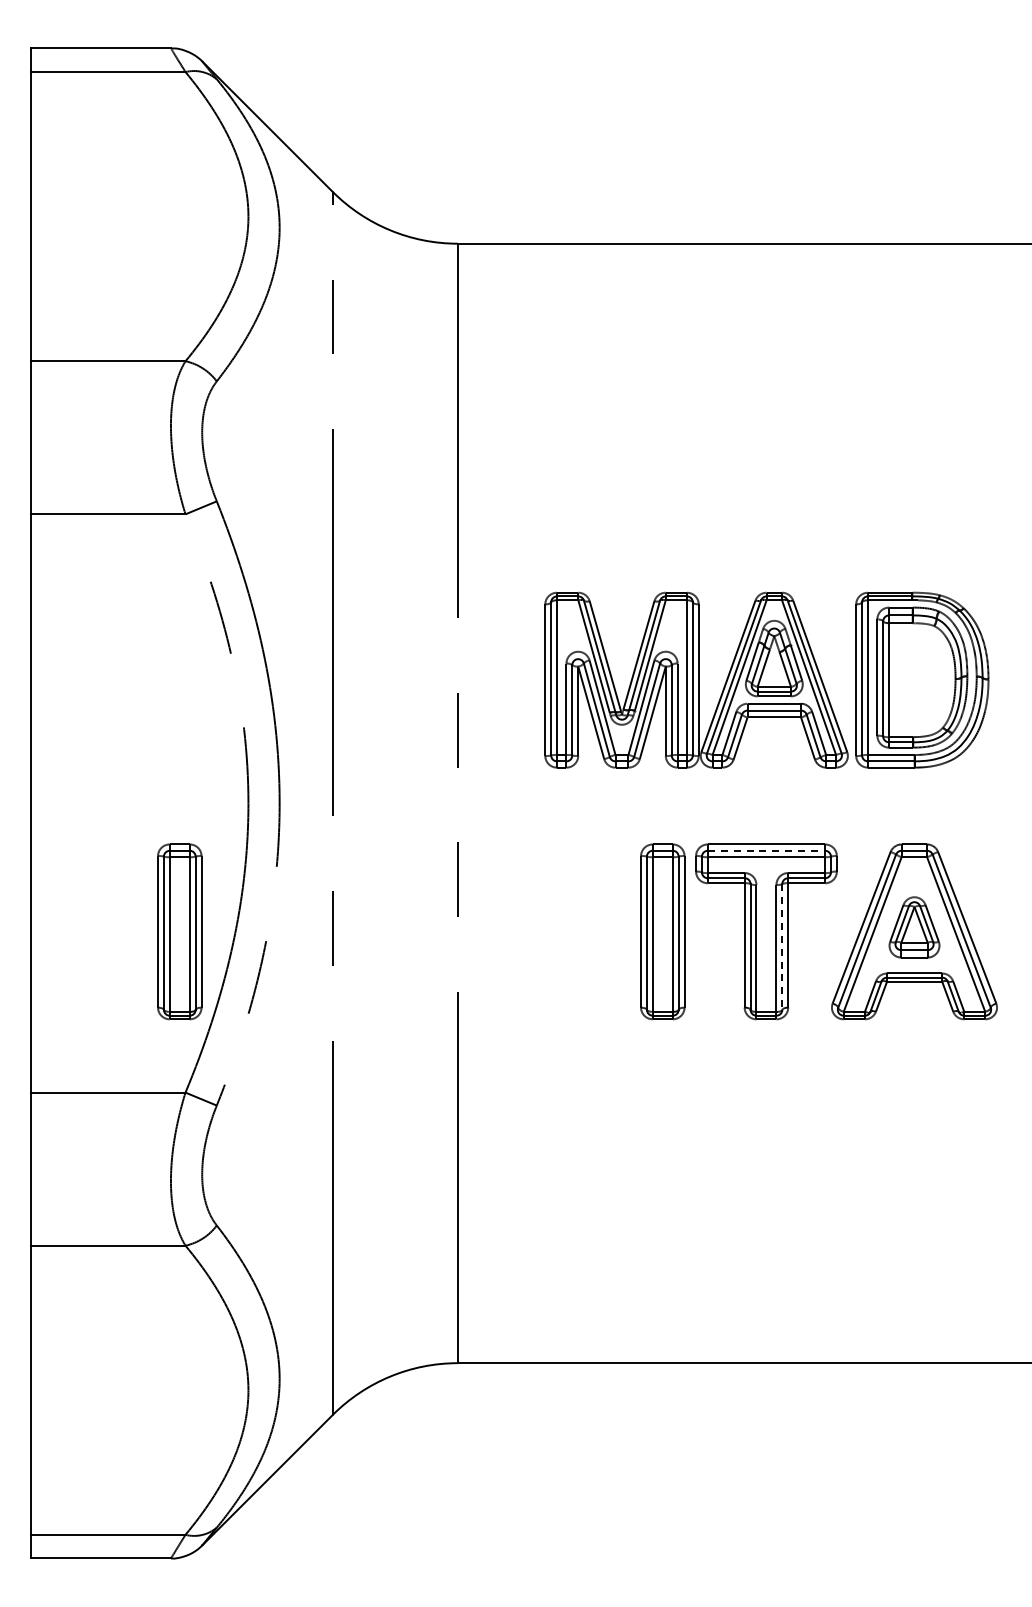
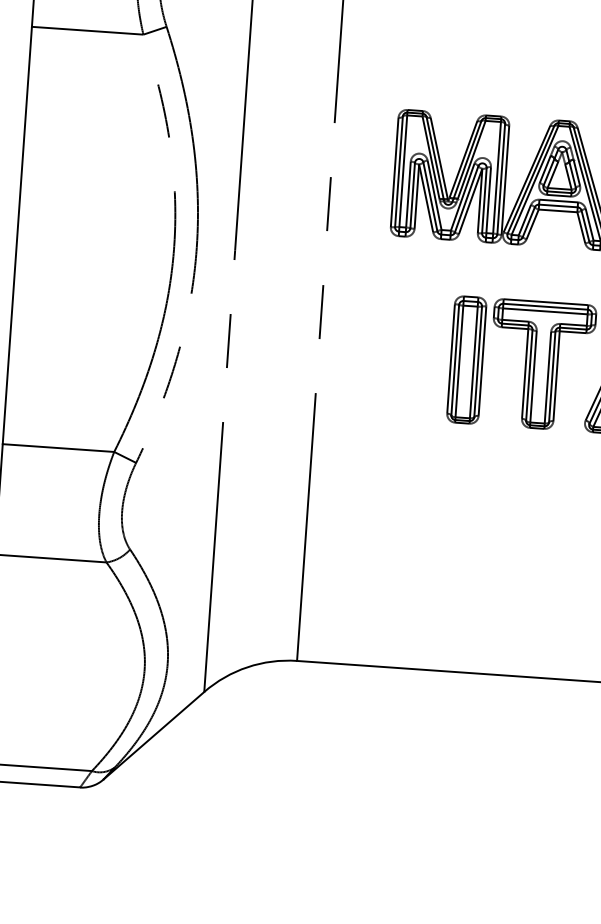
line: (766, 850) -> (545, 306), dashed -> solid
part: (179, 931) -> (118, 335), removed
line: (782, 947) -> (552, 377), dashed -> solid

